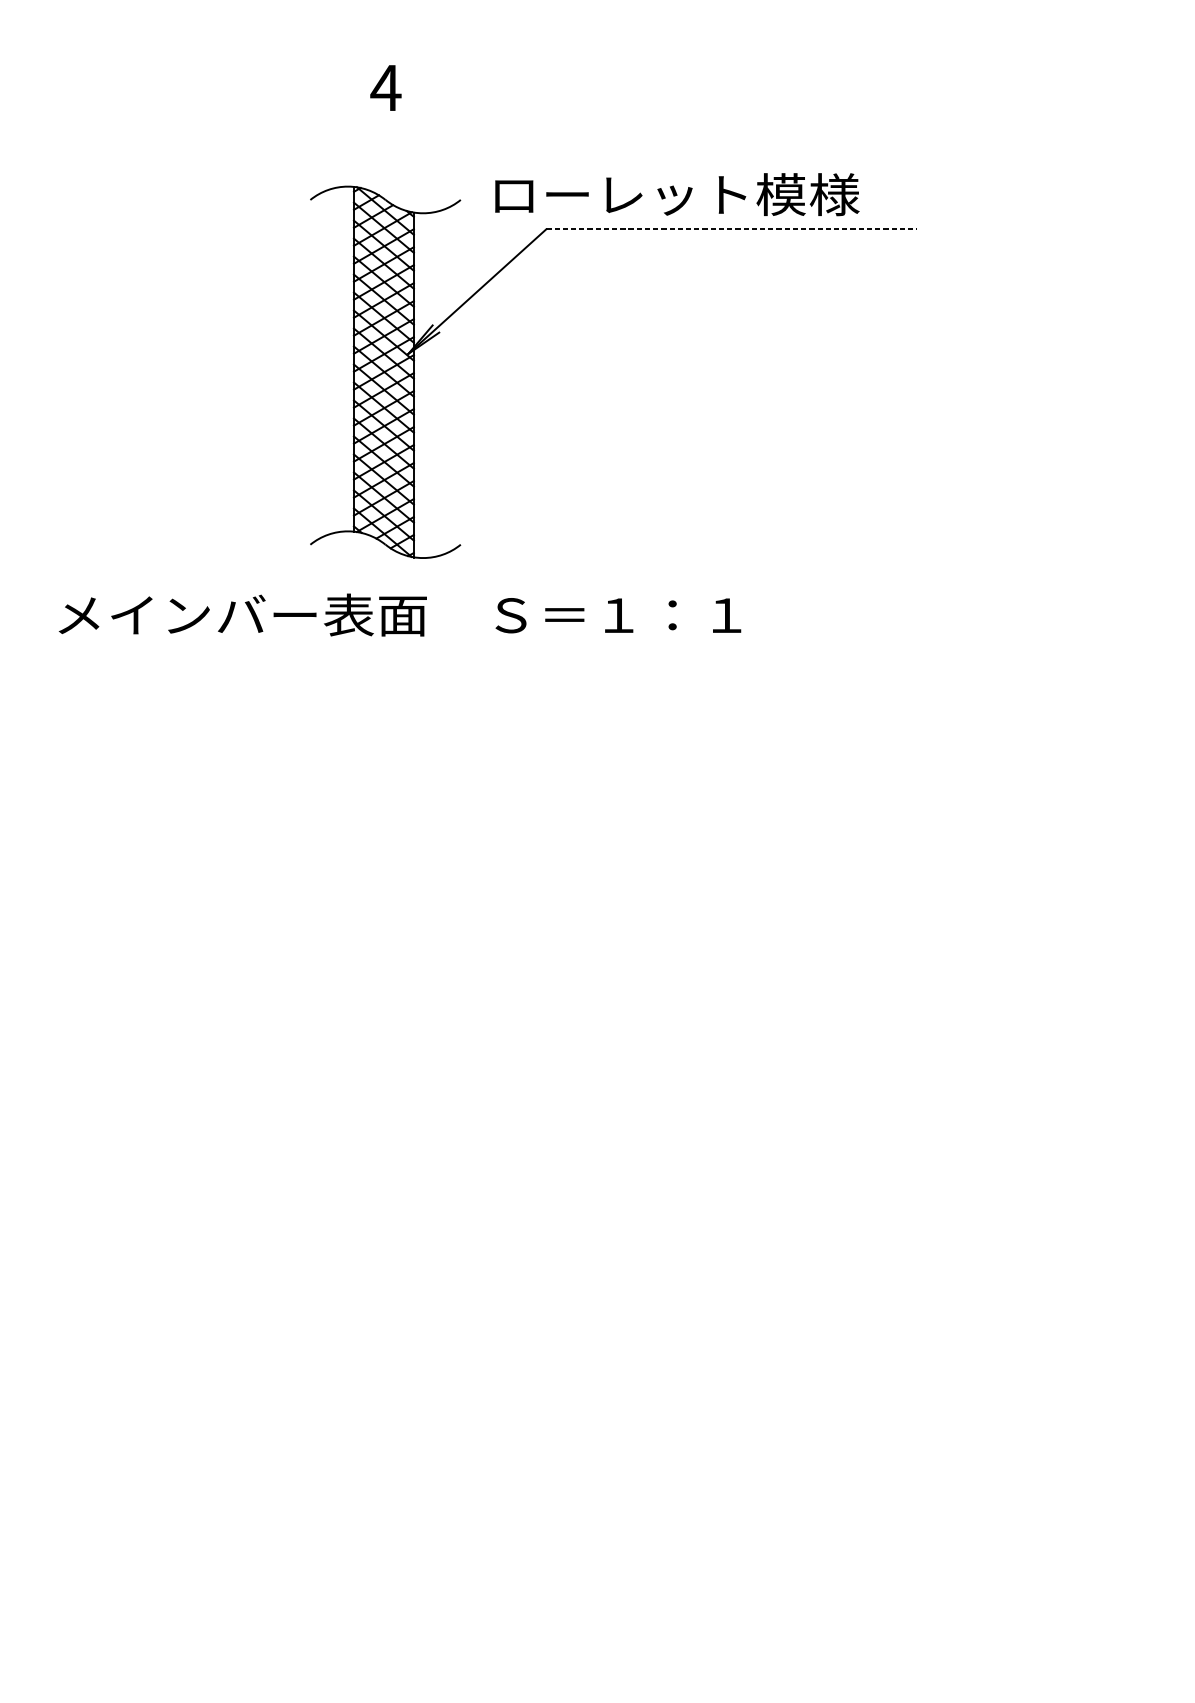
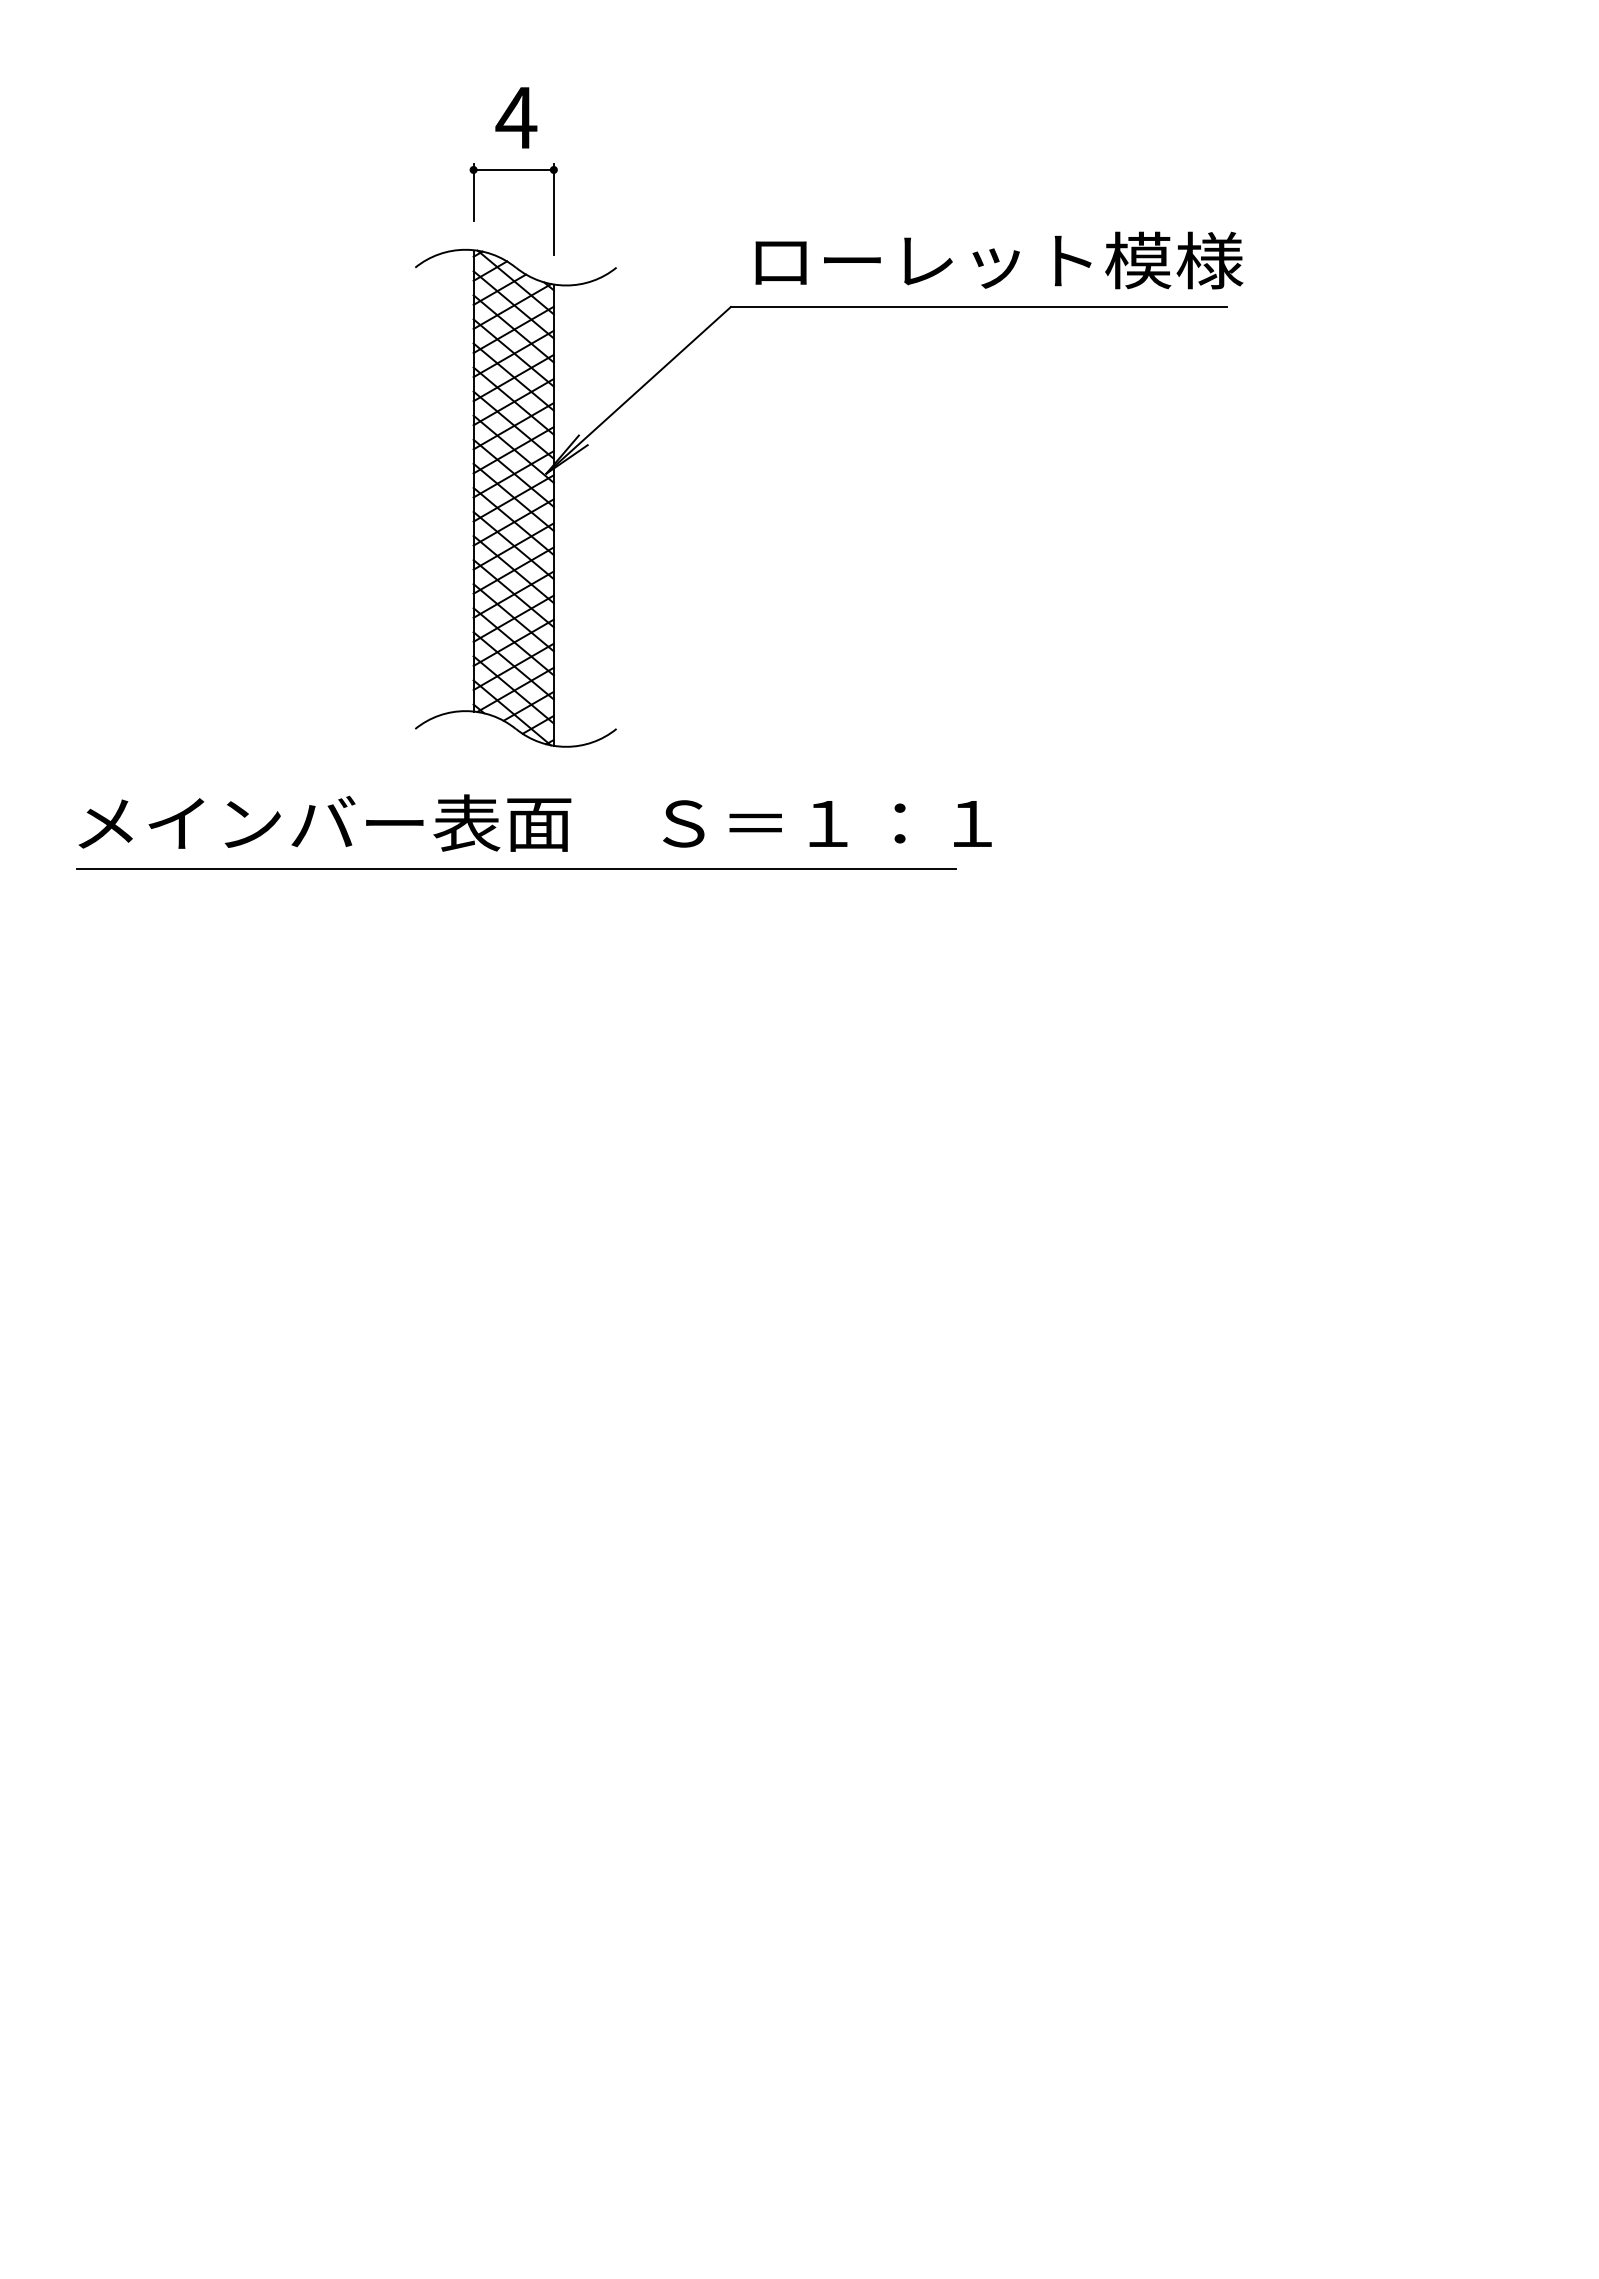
part: (383, 127) -> (513, 170), added
text: (677, 194) -> (999, 260), moved
line: (731, 228) -> (978, 306), dashed -> solid
line: (386, 648) -> (516, 868), added

